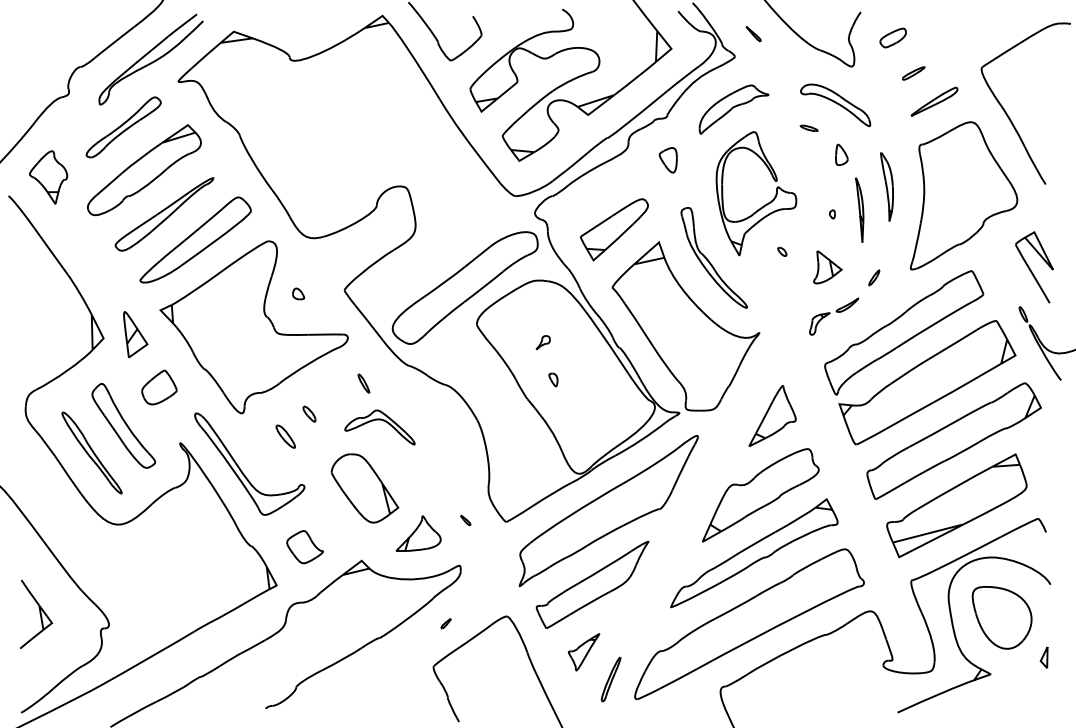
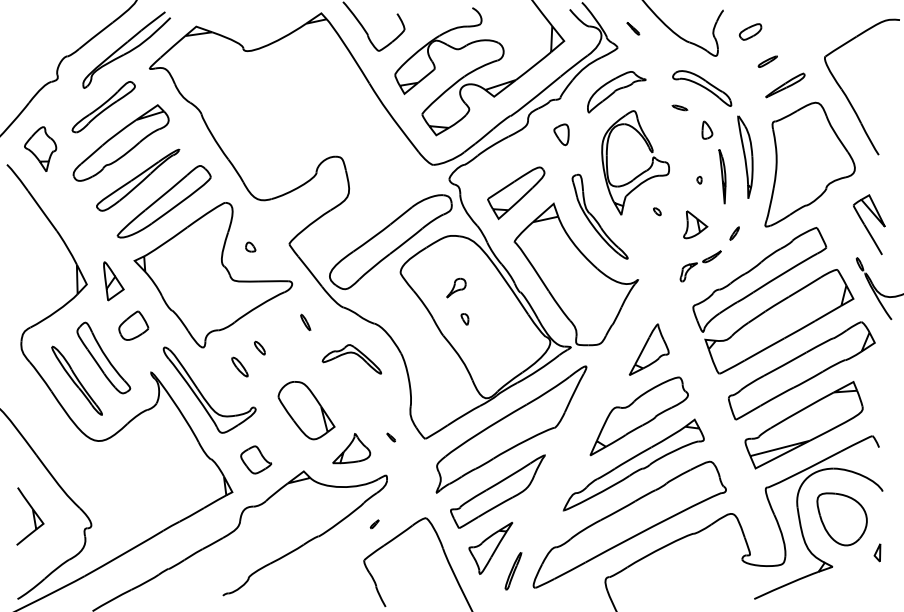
part: (886, 186) -> (744, 156), size x1.43
part: (543, 342) -> (456, 287), size x1.67
part: (379, 420) -> (351, 353), moved
part: (583, 651) -> (490, 547), size x1.67

